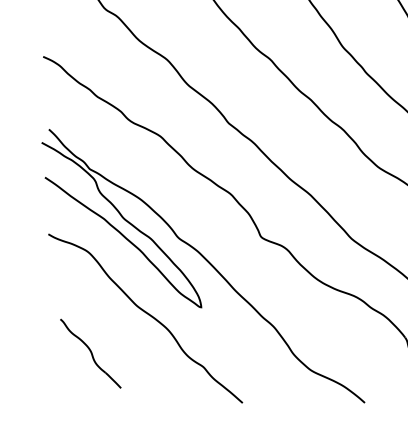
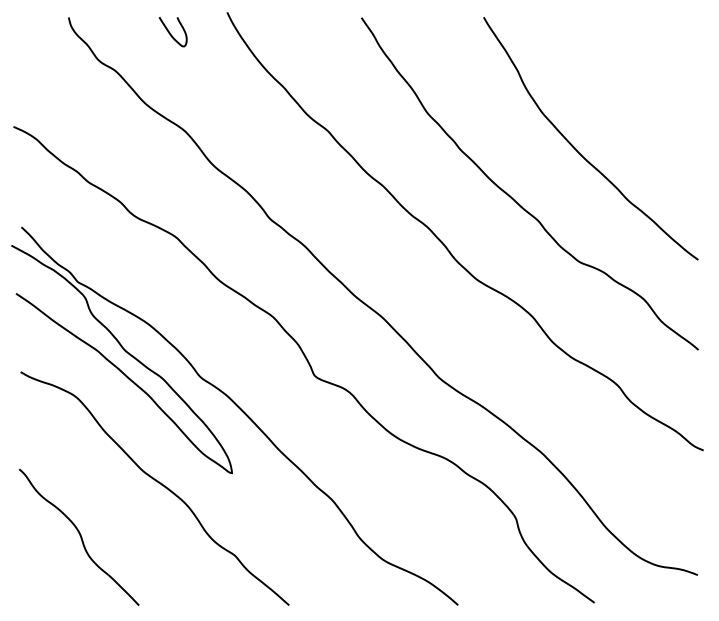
part: (90, 353) -> (79, 536), size x1.43

